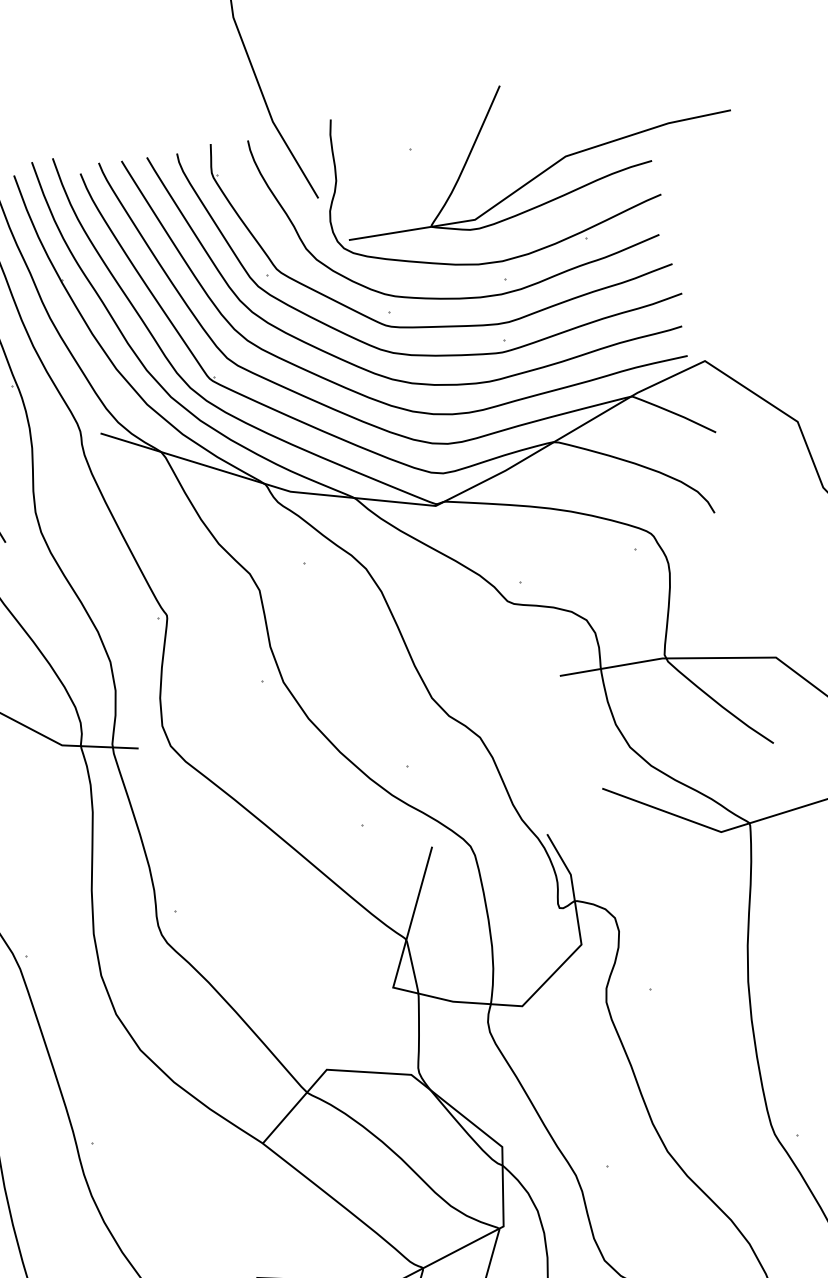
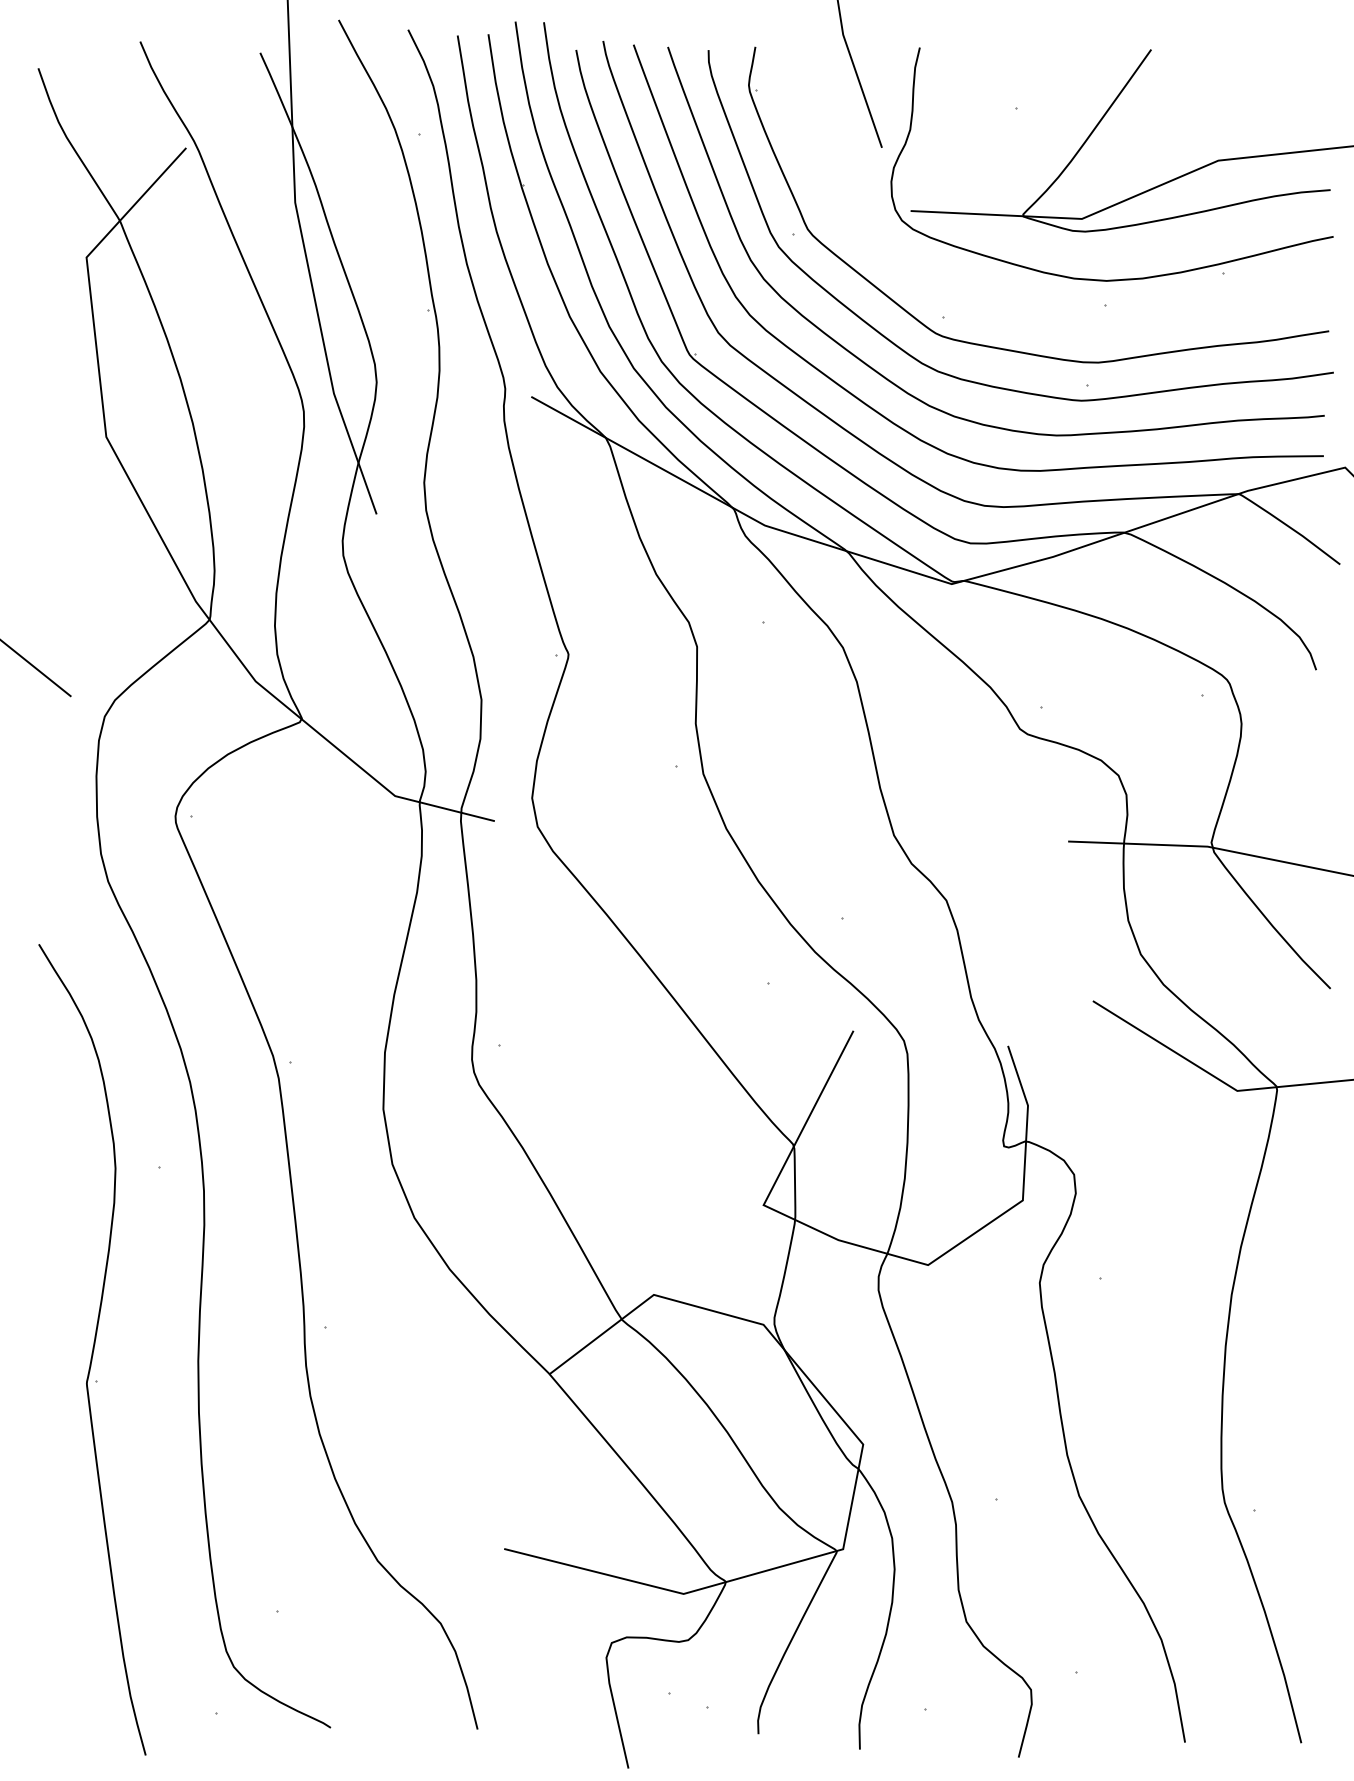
curve: (457, 297) -> (1037, 316), removed

